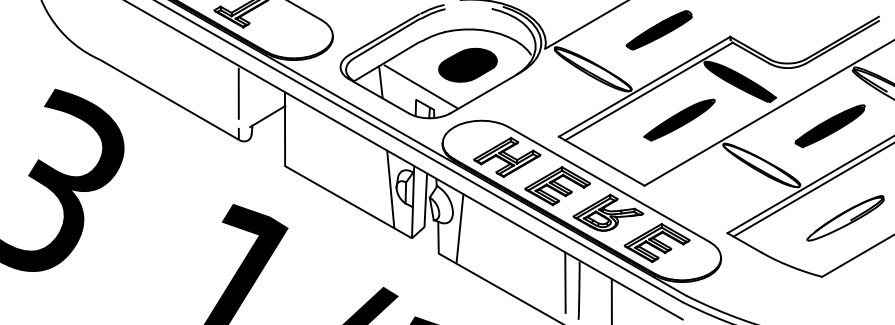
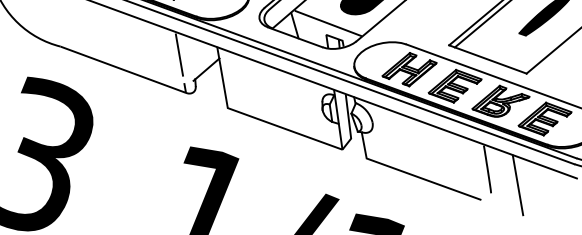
line: (390, 189) -> (317, 112), removed
line: (459, 228) -> (380, 134), removed
line: (565, 282) -> (475, 164), removed

